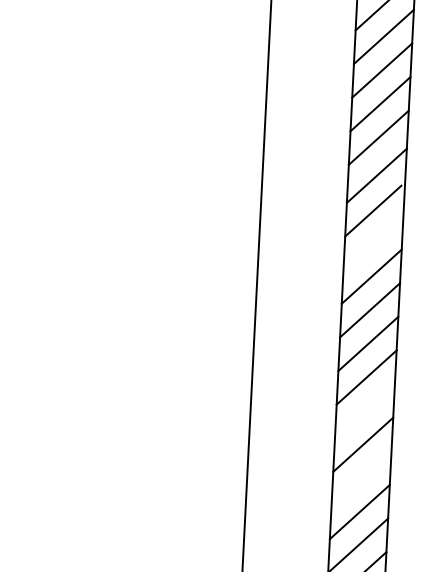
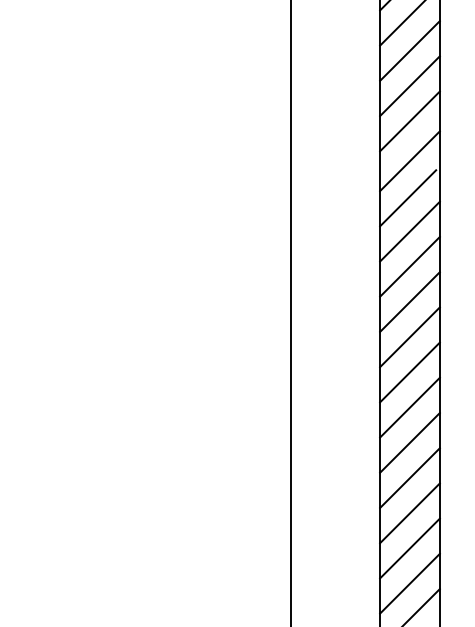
line: (373, 242) -> (409, 231), added
line: (364, 410) -> (409, 407), added
line: (361, 477) -> (409, 477), added

